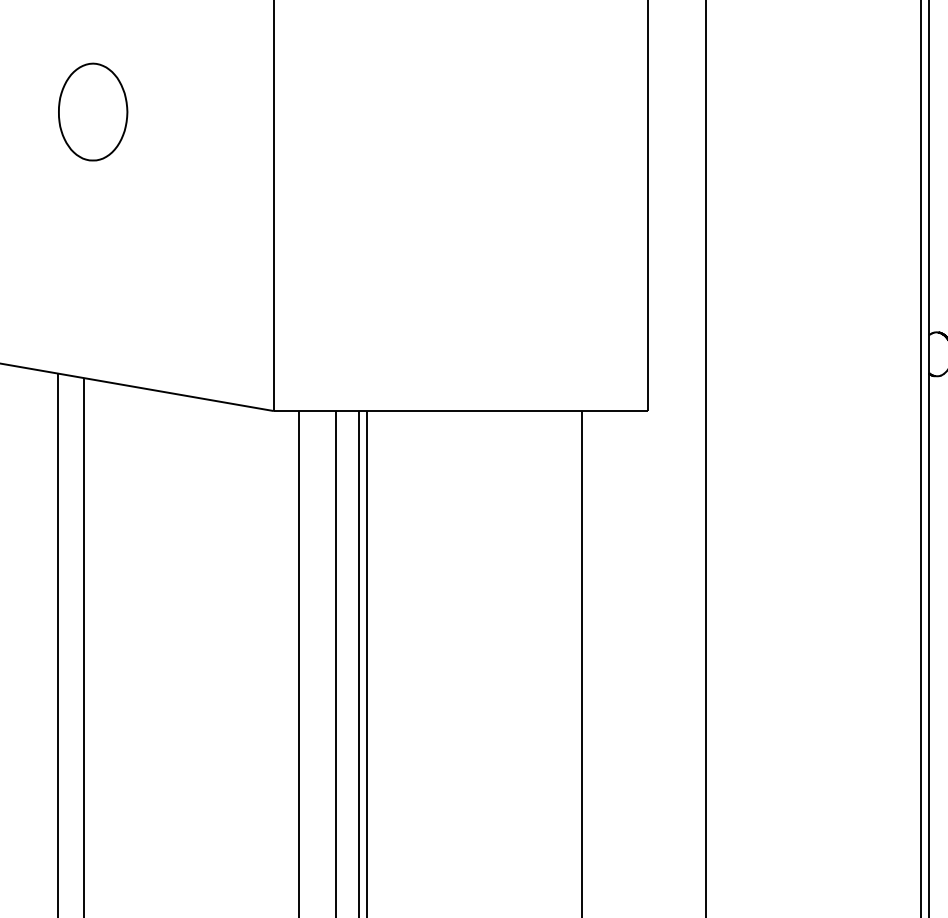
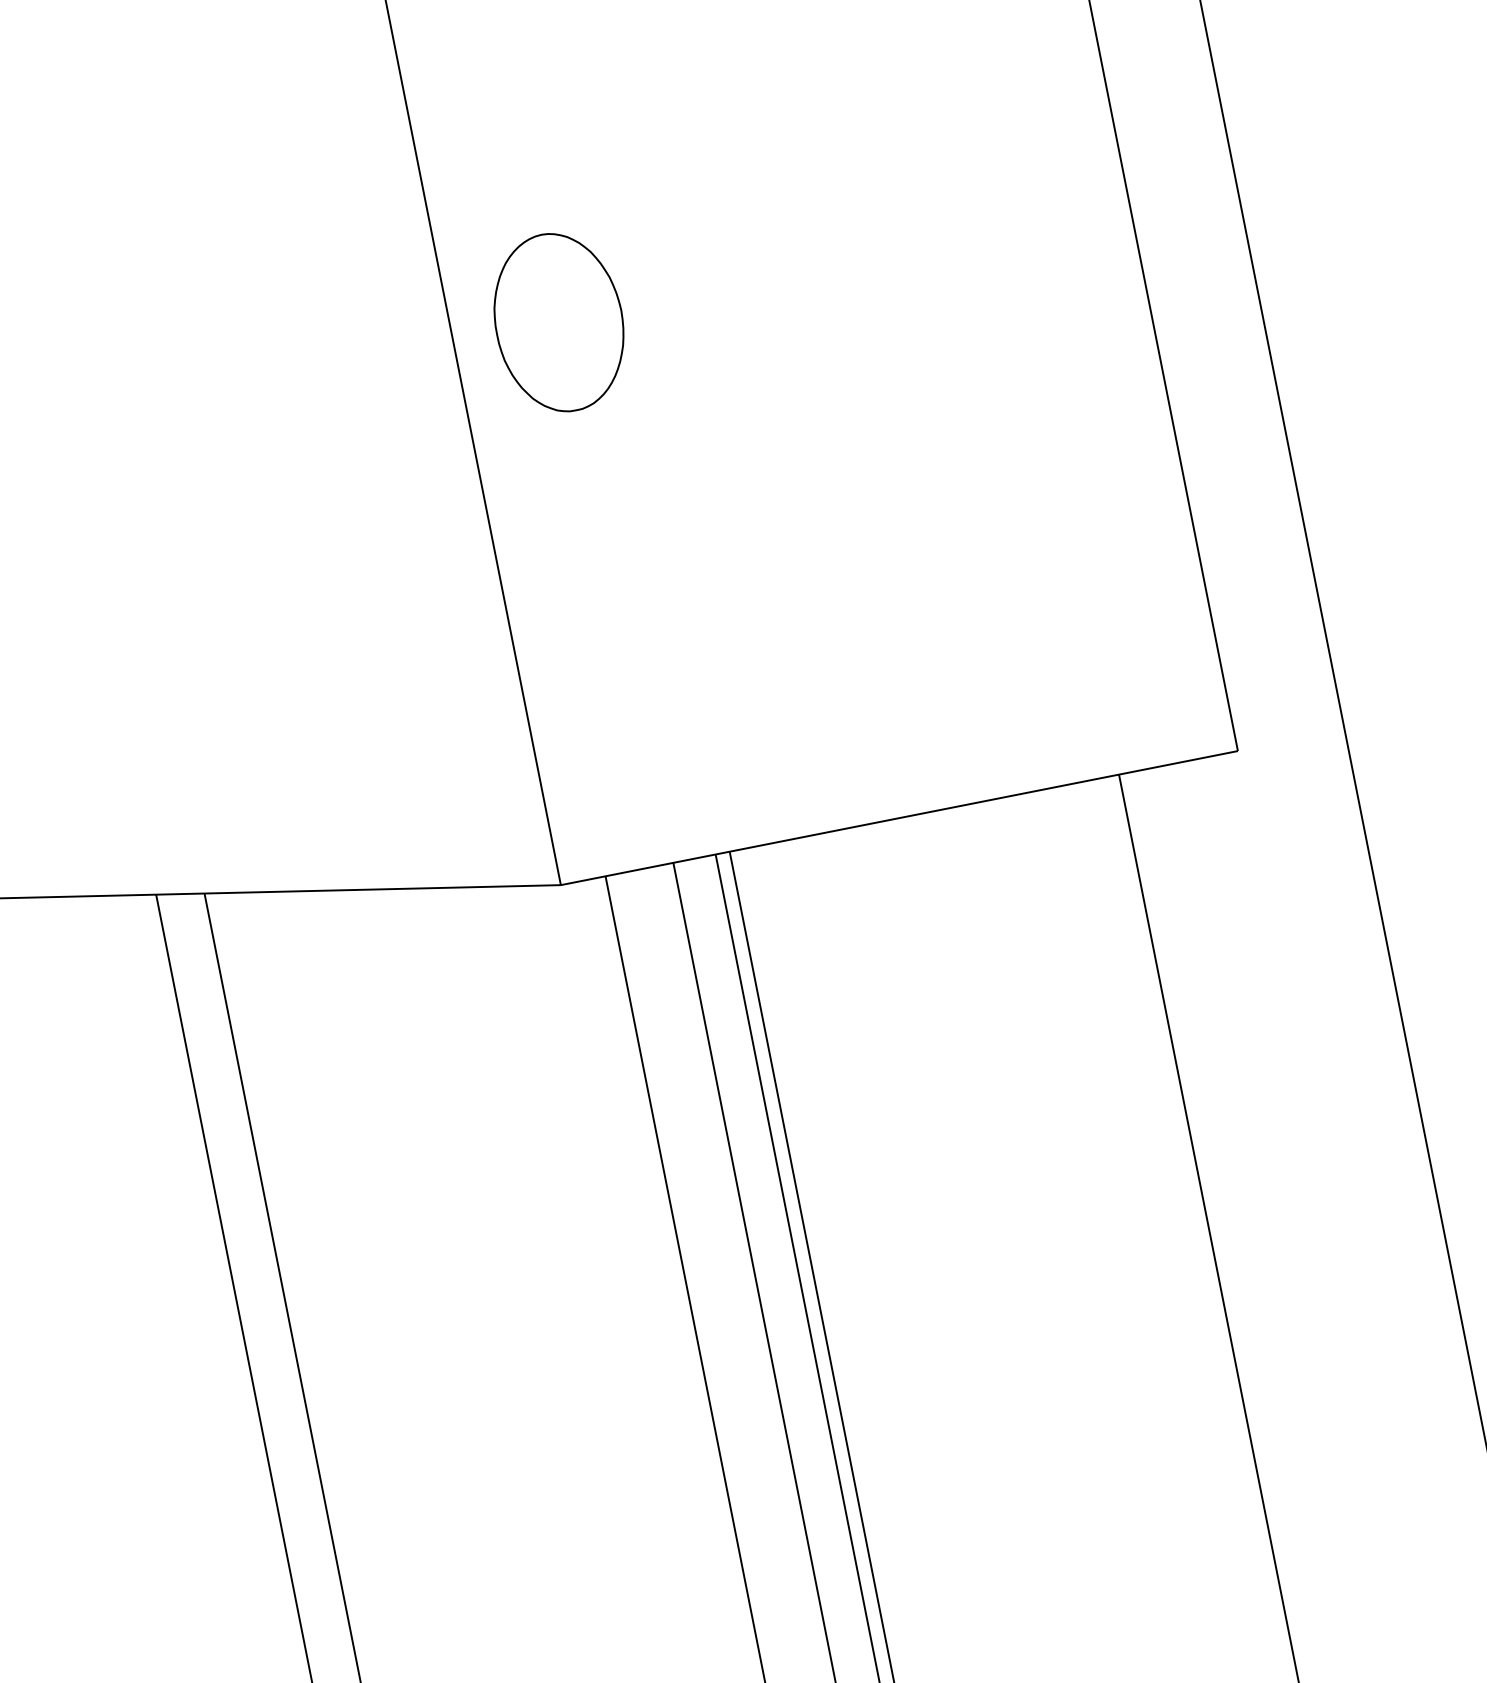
part: (93, 111) -> (559, 321), moved

